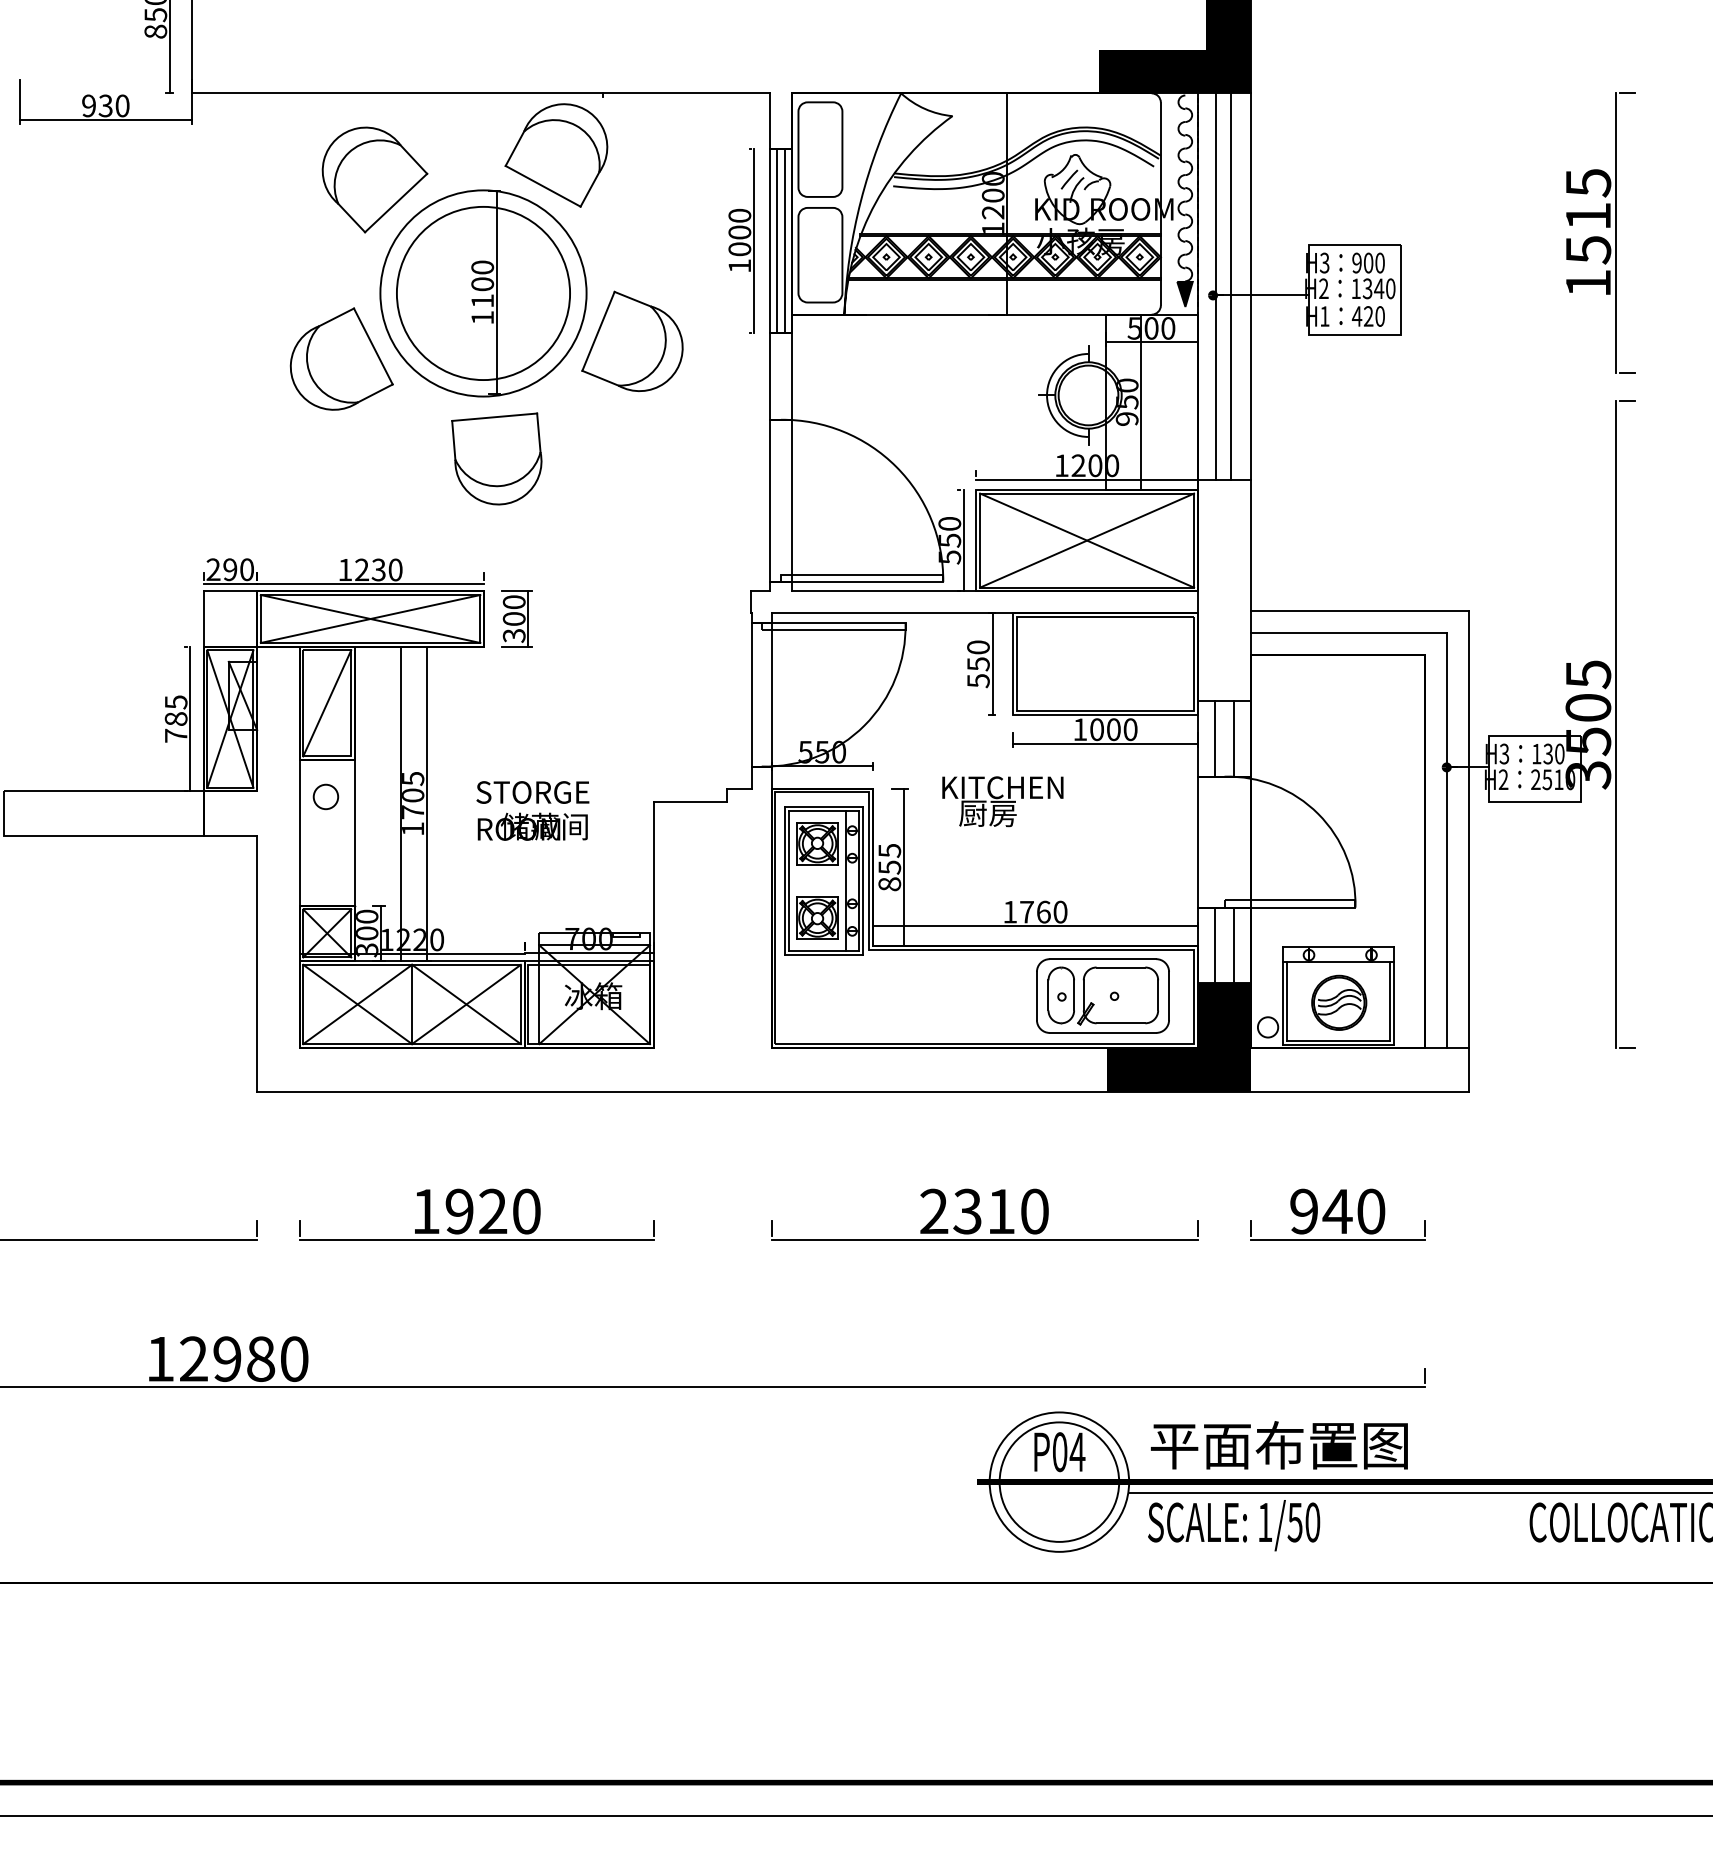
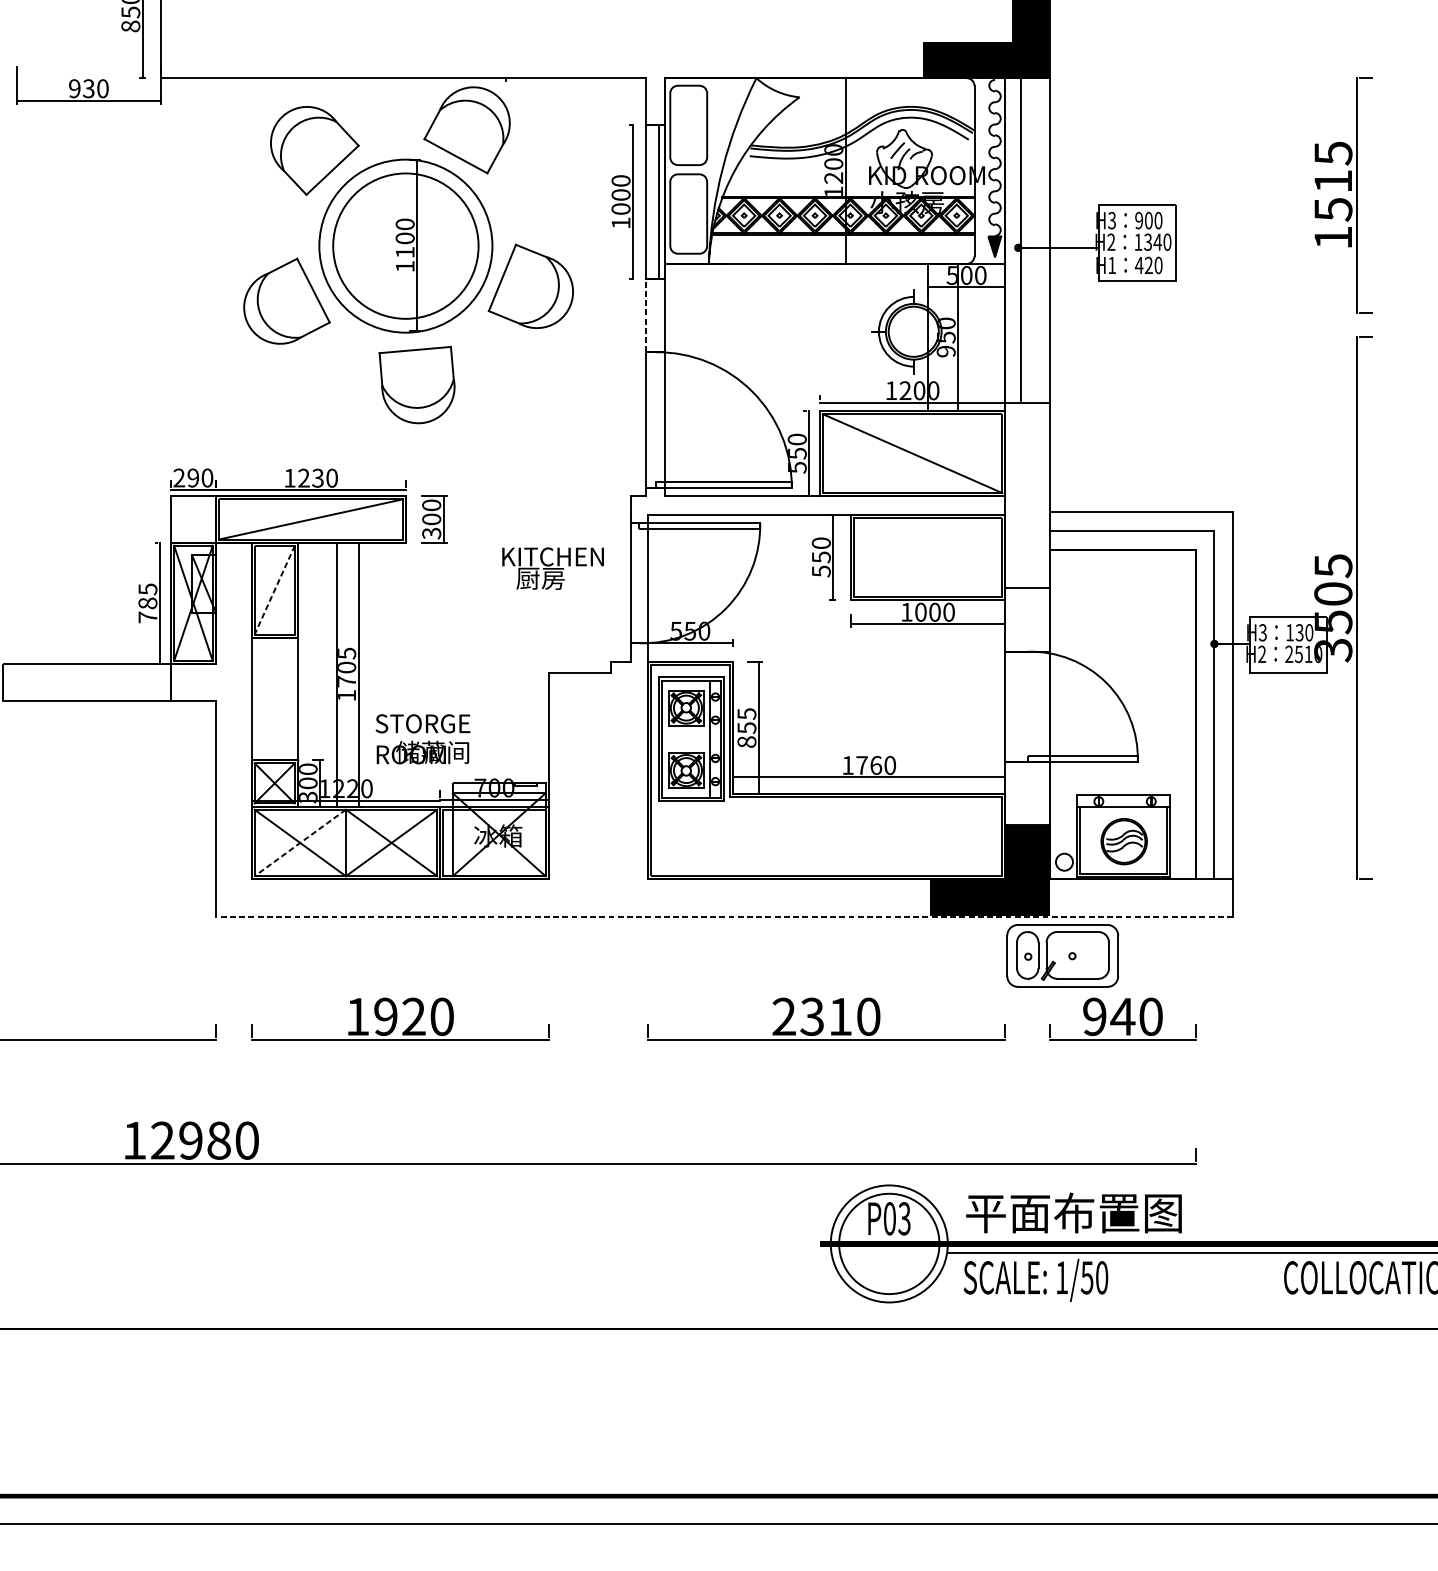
line: (777, 240) -> (652, 201), removed
line: (1230, 286) -> (1032, 240), removed
line: (769, 375) -> (645, 315), solid -> dashed
line: (1087, 540) -> (912, 453), removed
line: (370, 618) -> (311, 518), removed
line: (327, 703) -> (274, 590), solid -> dashed
line: (1215, 738) -> (1020, 619), removed
line: (1233, 738) -> (1035, 619), removed
circle: (325, 796) -> (273, 668), removed
text: (1002, 801) -> (552, 568), moved
text: (532, 810) -> (422, 738), moved
line: (1215, 945) -> (1020, 793), removed
line: (1233, 945) -> (1035, 793), removed
part: (1102, 995) -> (1062, 955), moved
line: (357, 1004) -> (300, 842), solid -> dashed
line: (863, 1092) -> (724, 916), solid -> dashed
text: (1077, 1452) -> (904, 1219), P04 -> P03

